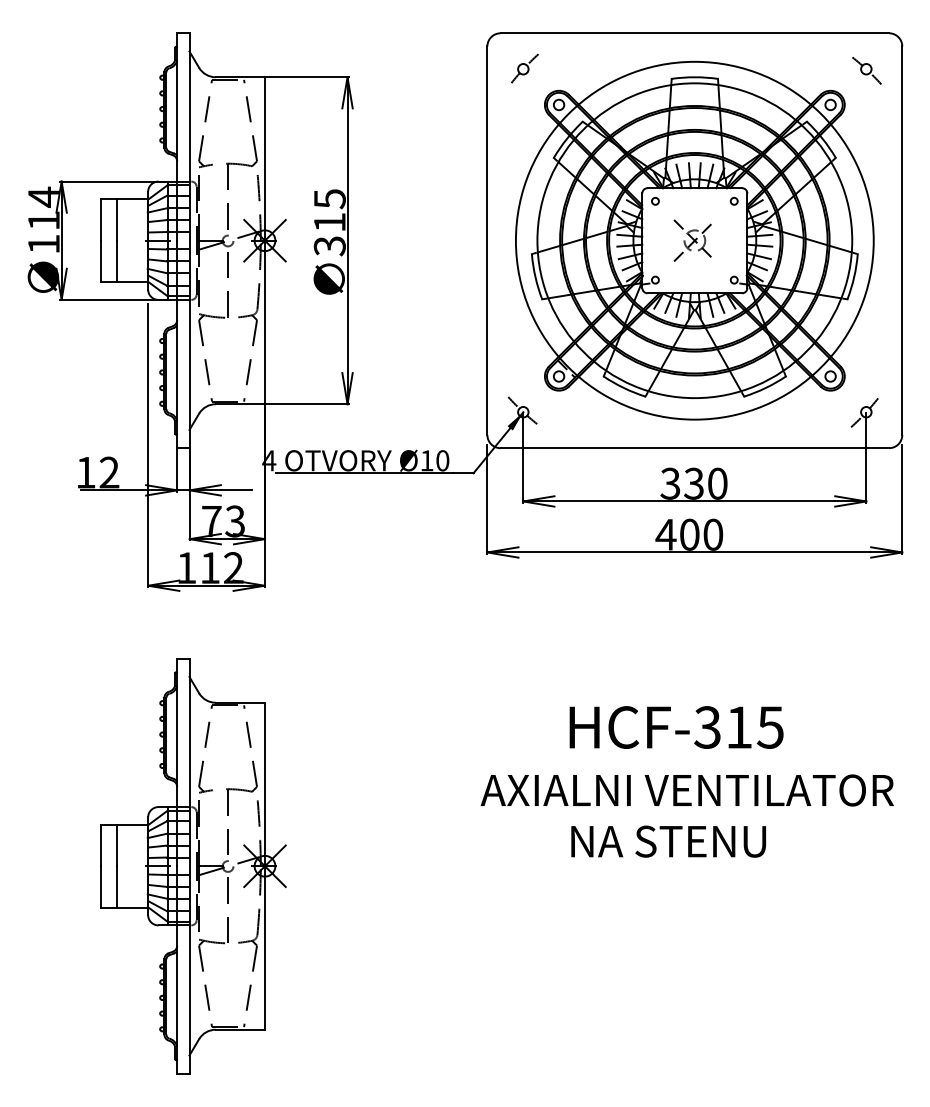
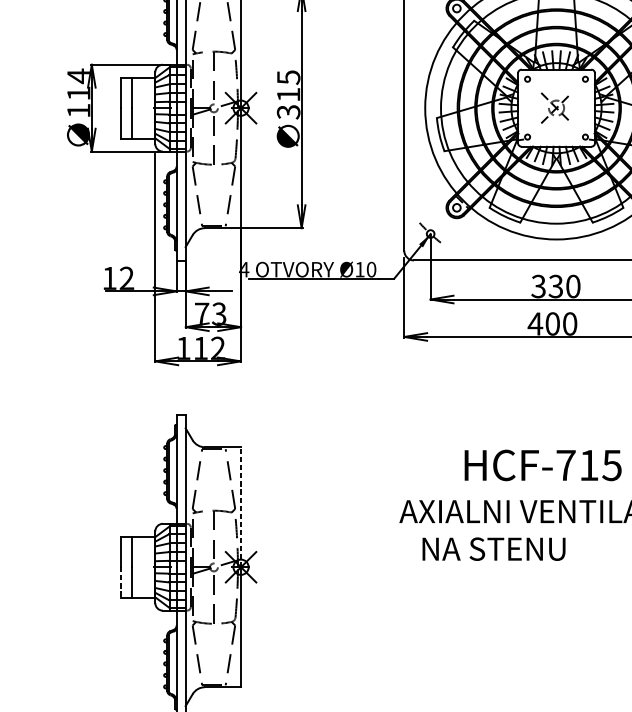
text: (707, 727) -> (565, 465), HCF-315 -> HCF-715
line: (265, 784) -> (241, 507), solid -> dashed
text: (668, 841) -> (493, 549), moved
line: (101, 887) -> (121, 582), solid -> dashed

